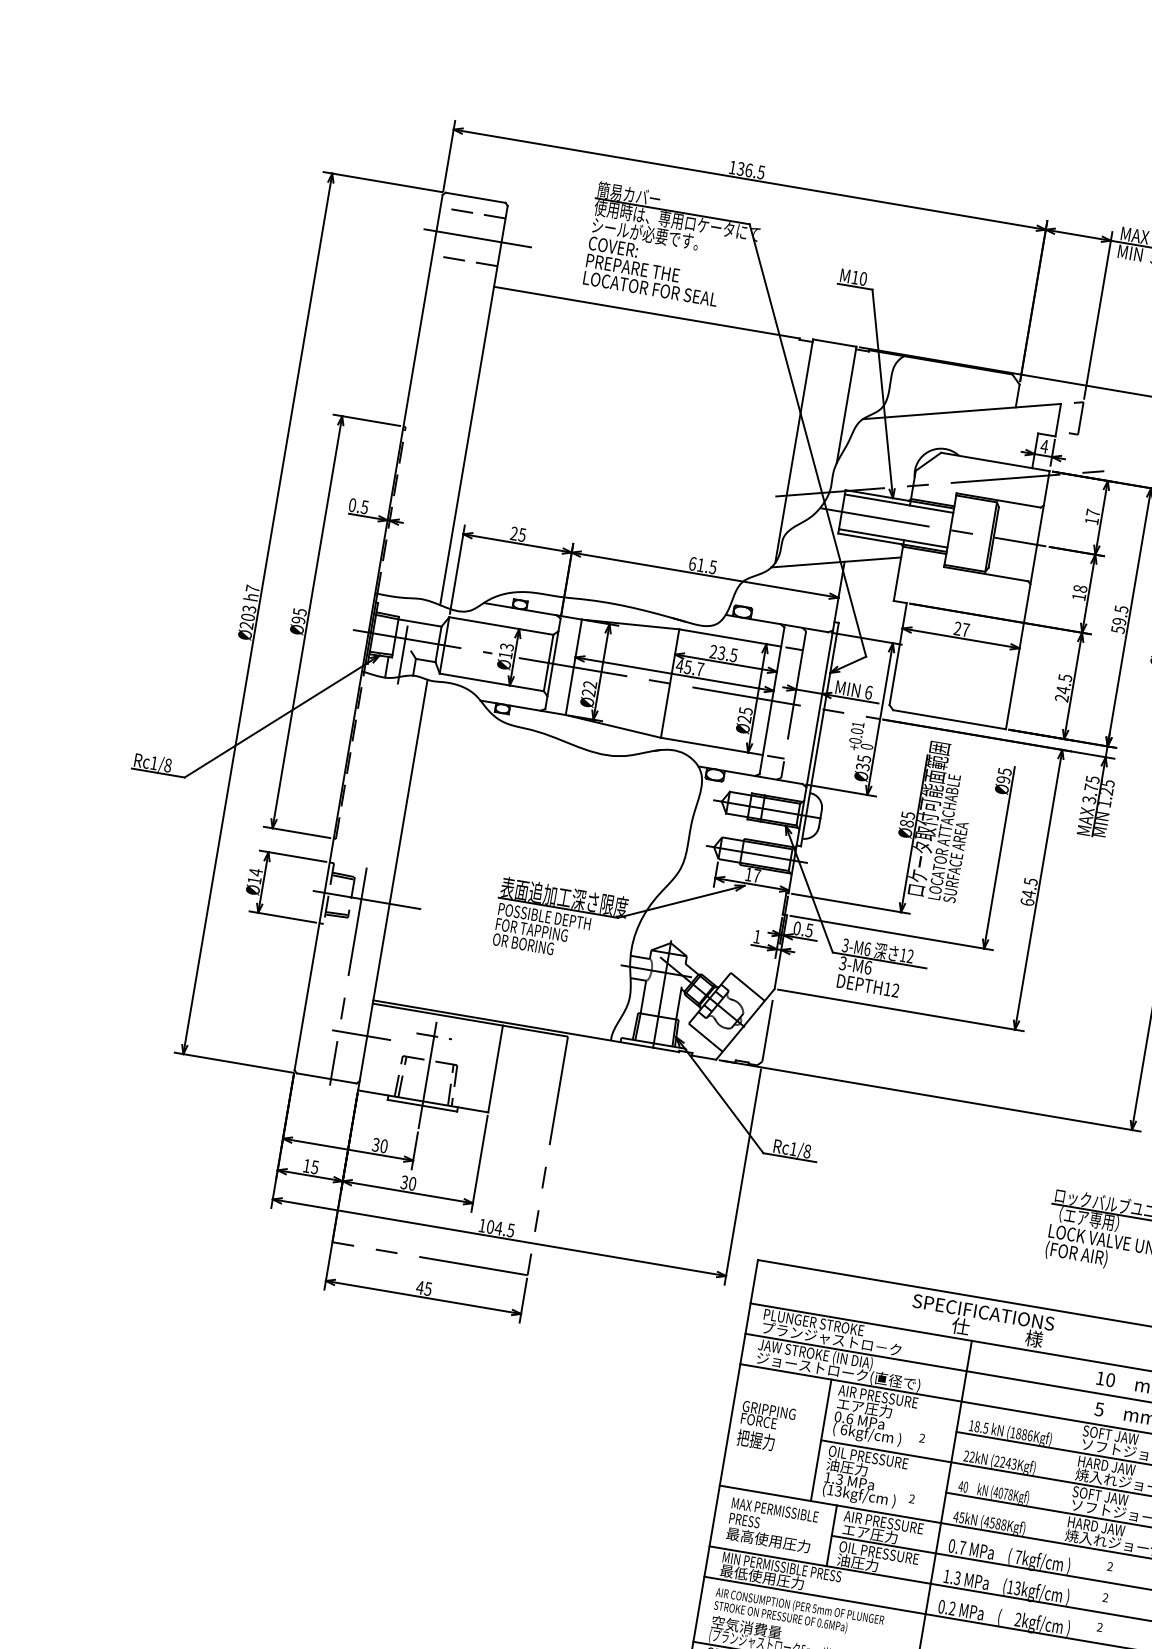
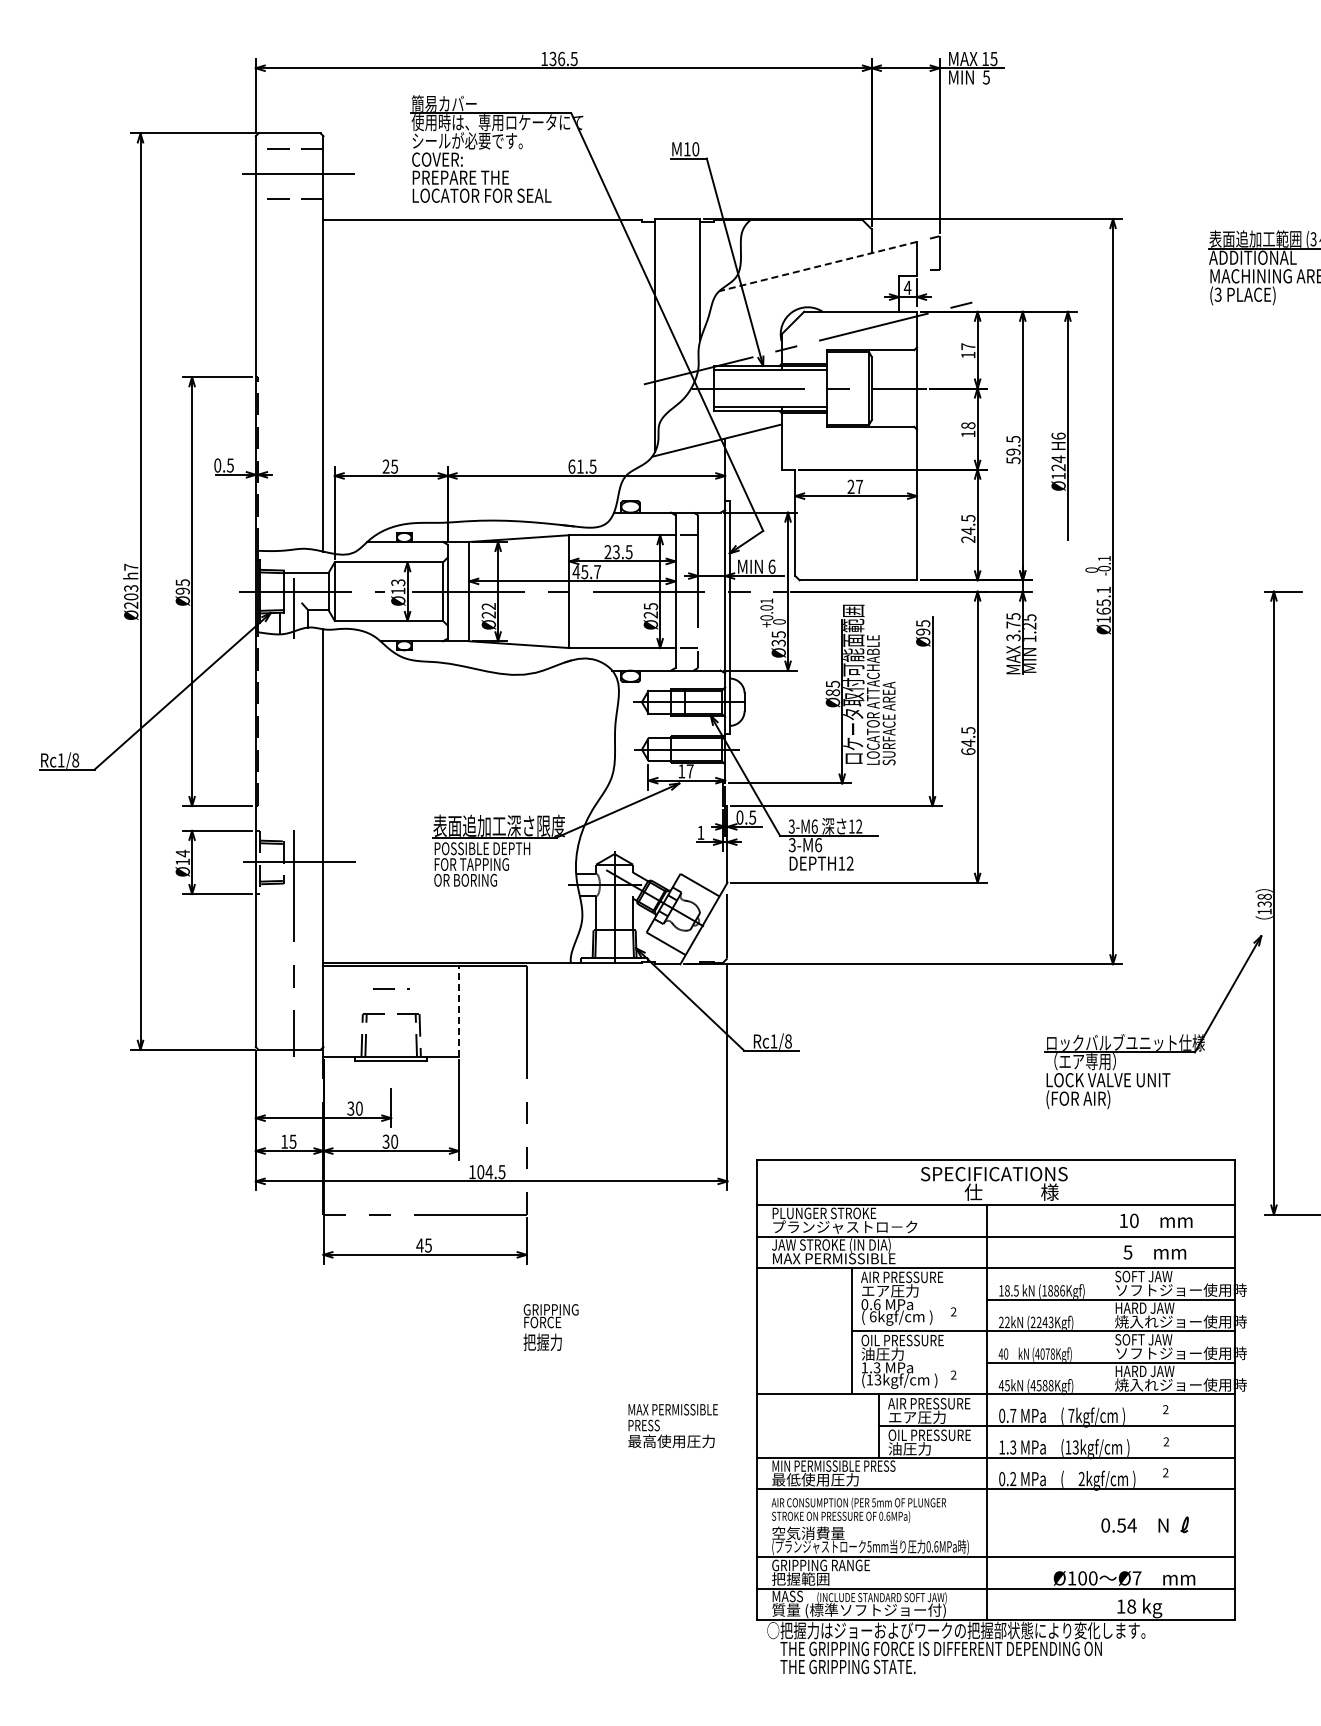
line: (962, 411) -> (818, 266), solid -> dashed
line: (361, 1035) -> (317, 1000), removed
line: (495, 1068) -> (458, 1010), solid -> dashed
line: (427, 1075) -> (391, 1029), removed
text: (838, 1371) -> (857, 1258), ジョーストローク(直径で) -> MAX PERMISSIBLE
text: (765, 1427) -> (550, 1327), moved
text: (771, 1526) -> (672, 1426), moved

